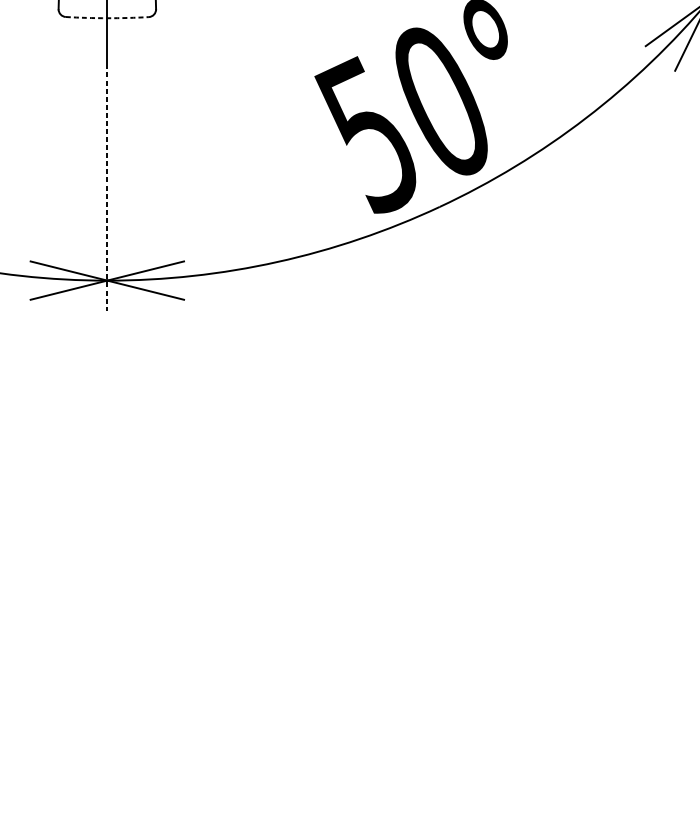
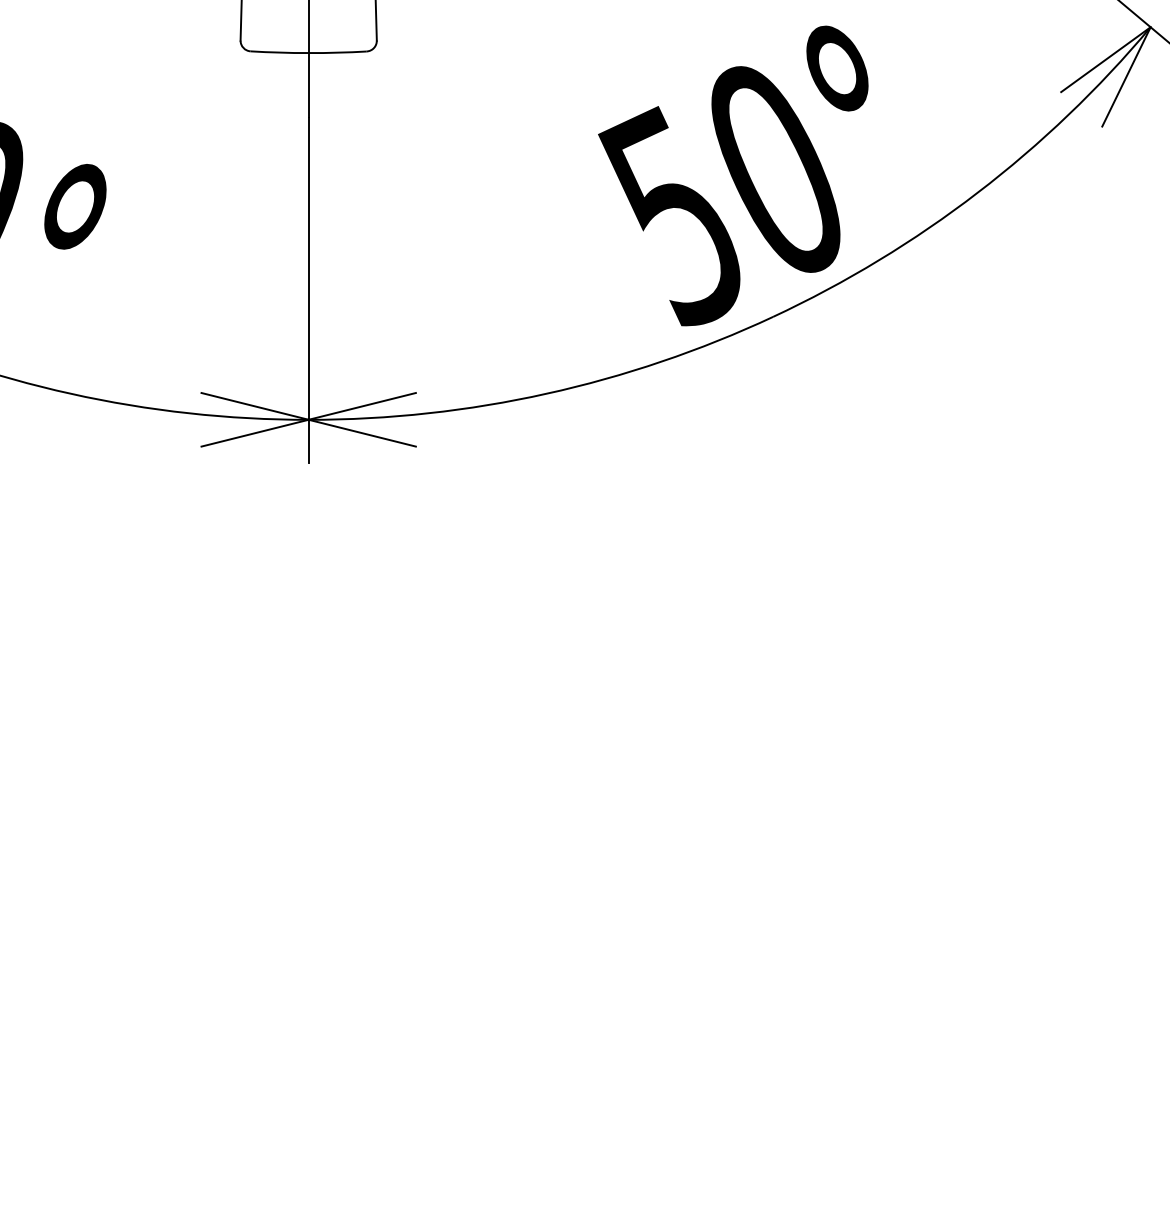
arc: (107, 18) -> (308, 53), dashed -> solid
line: (107, 188) -> (308, 290), dashed -> solid

